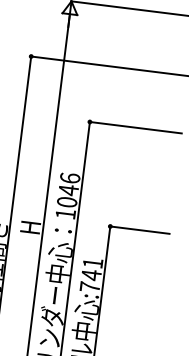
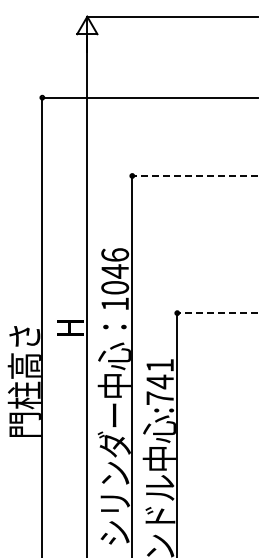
line: (135, 127) -> (194, 175), solid -> dashed
line: (139, 230) -> (217, 313), solid -> dashed

